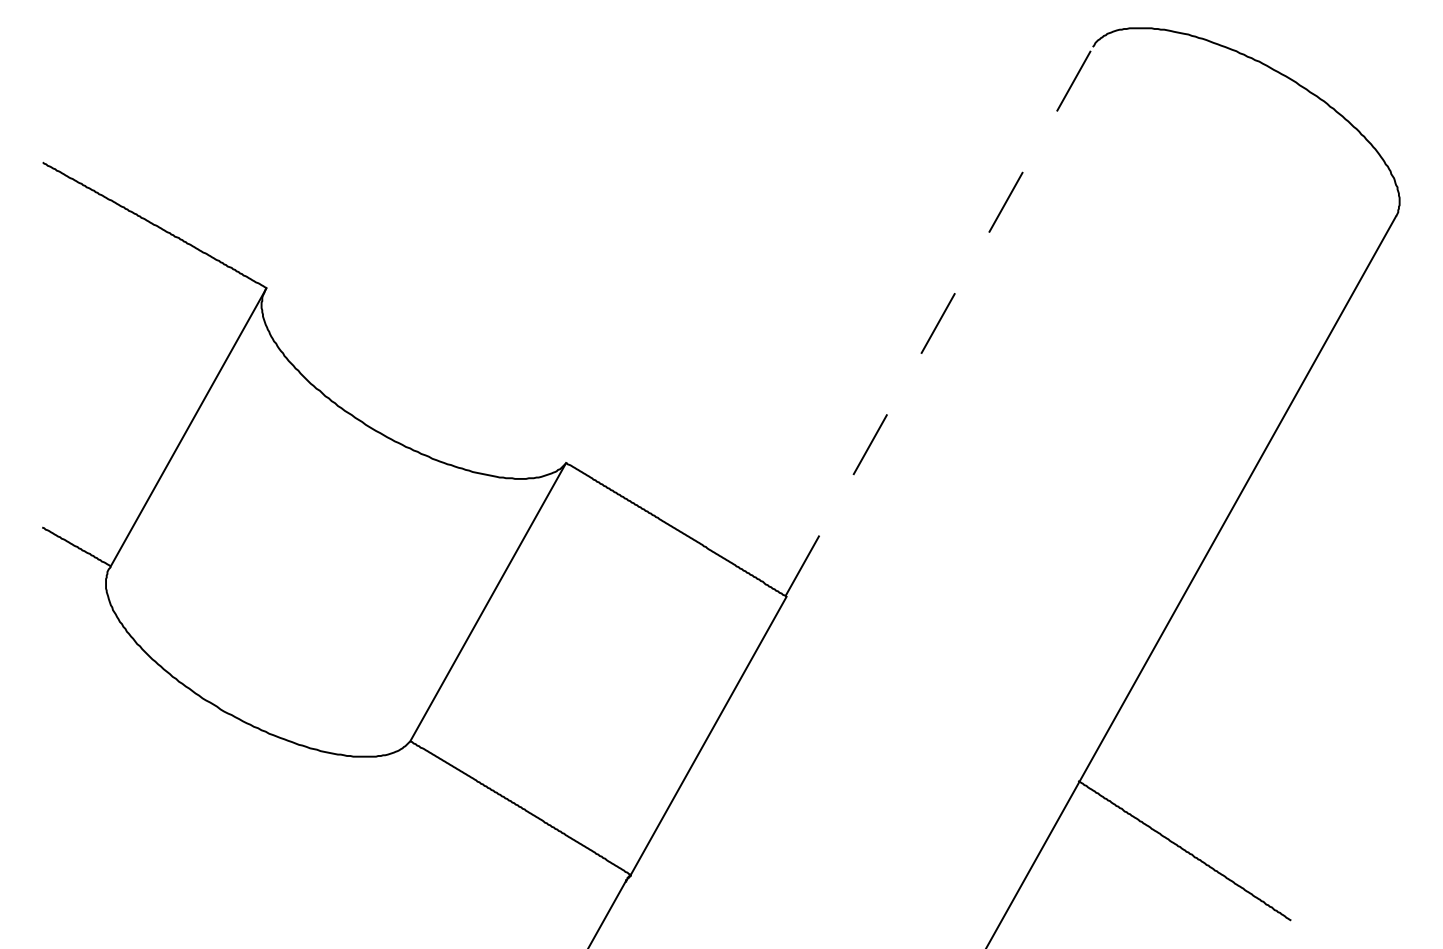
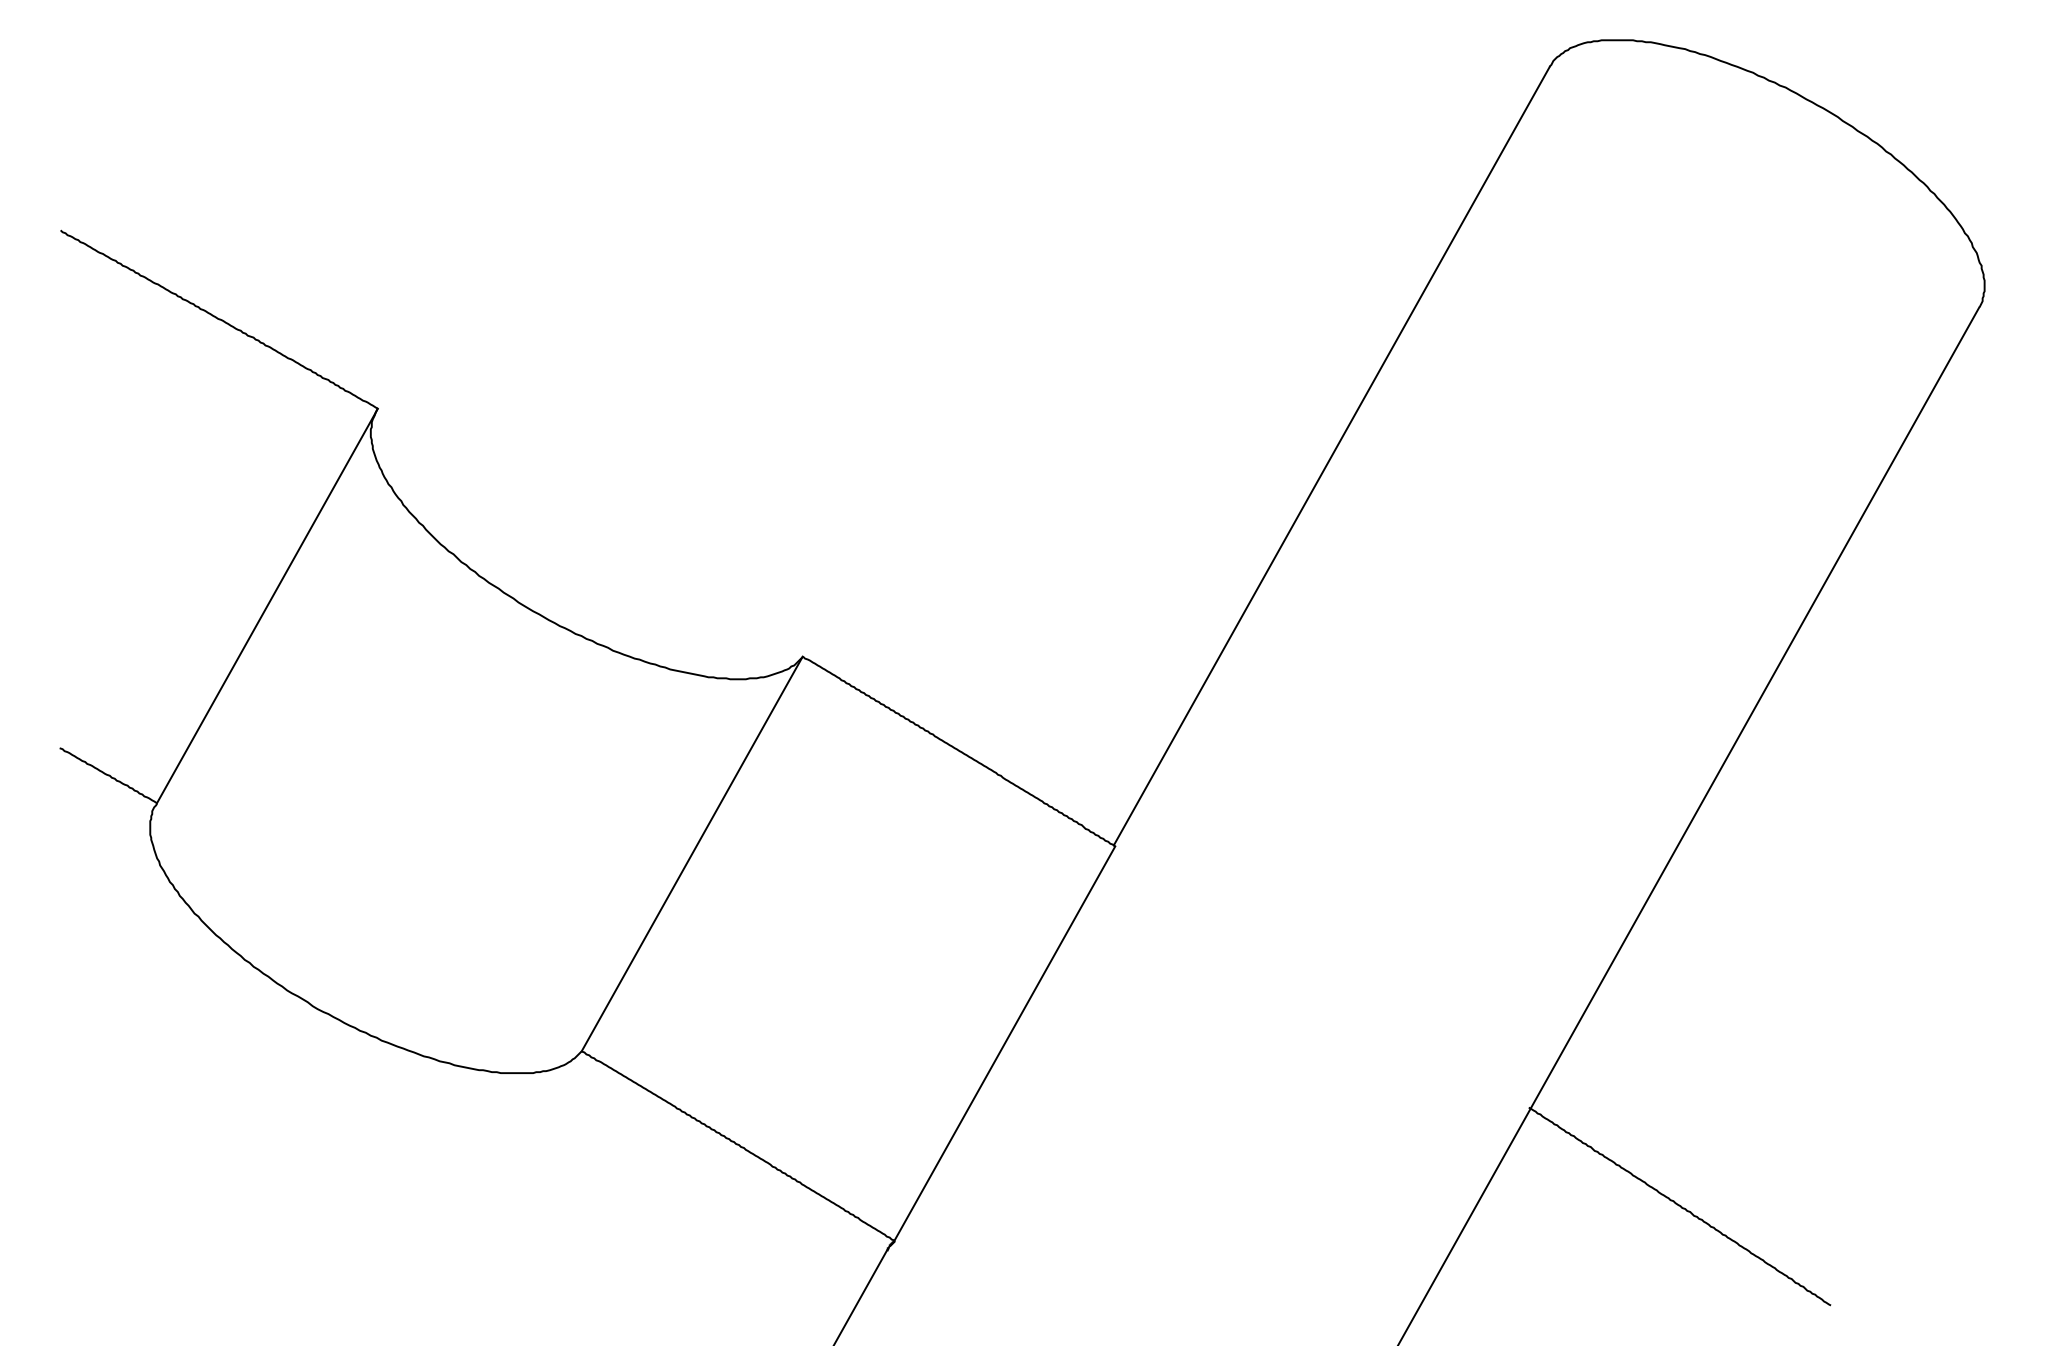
line: (939, 321) -> (1332, 455), dashed -> solid

